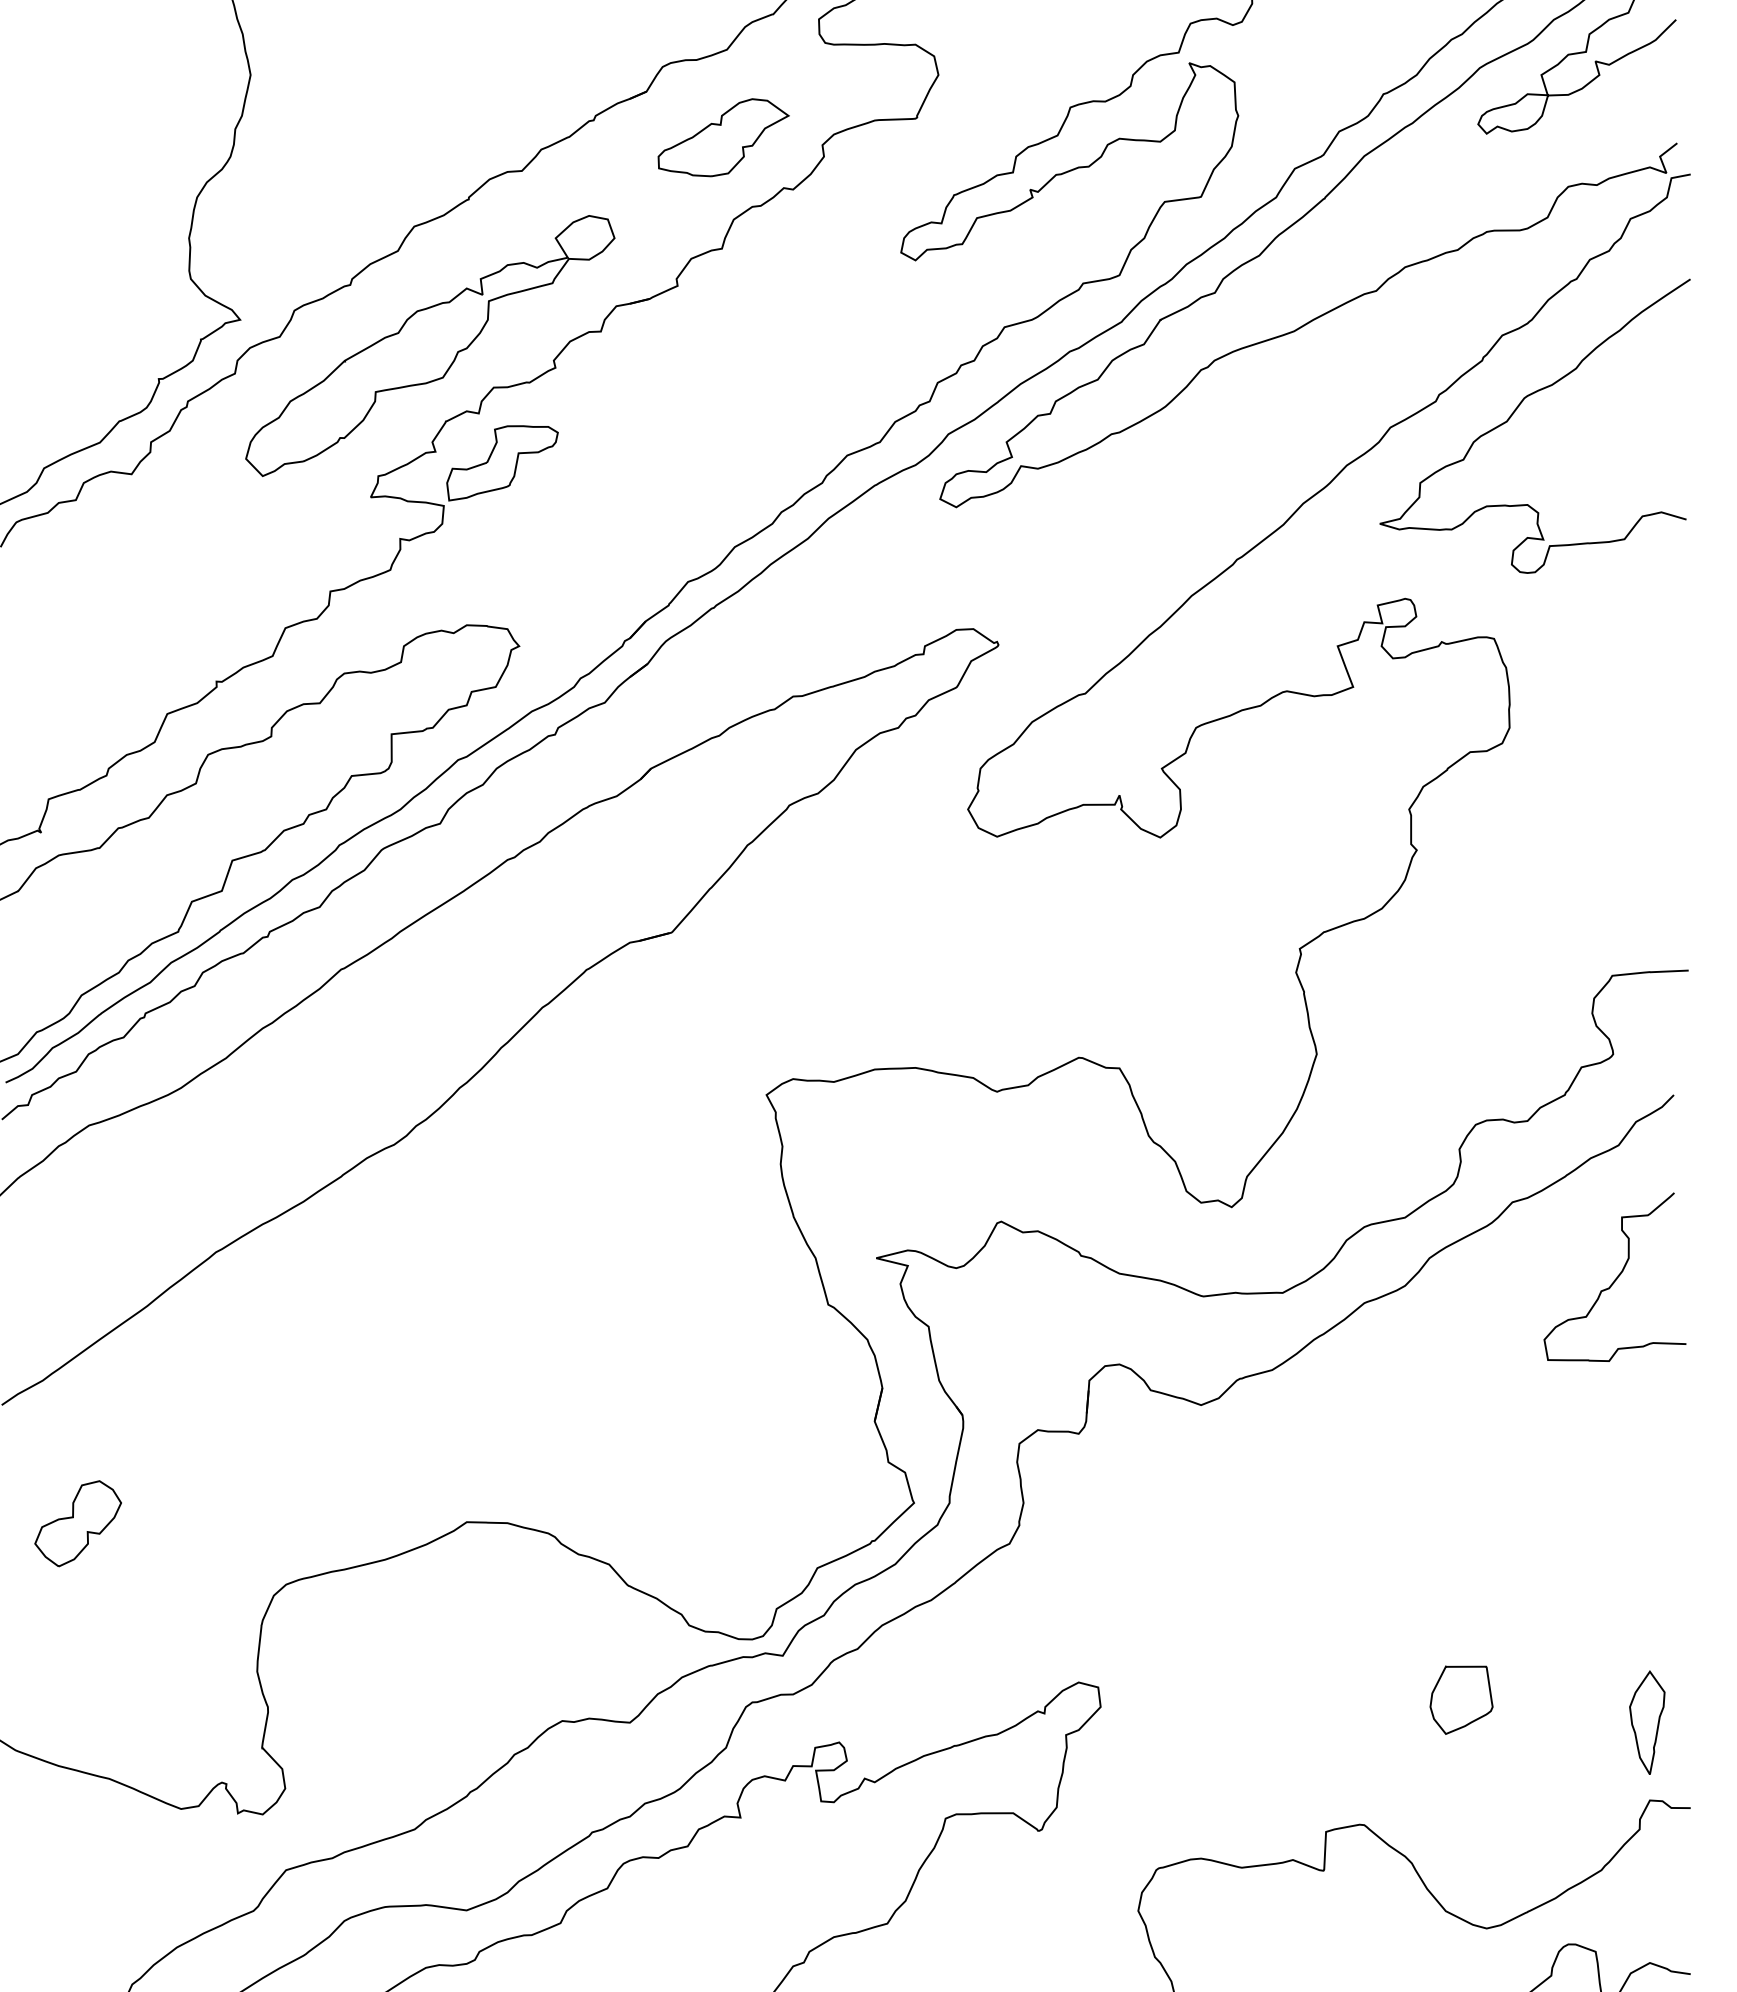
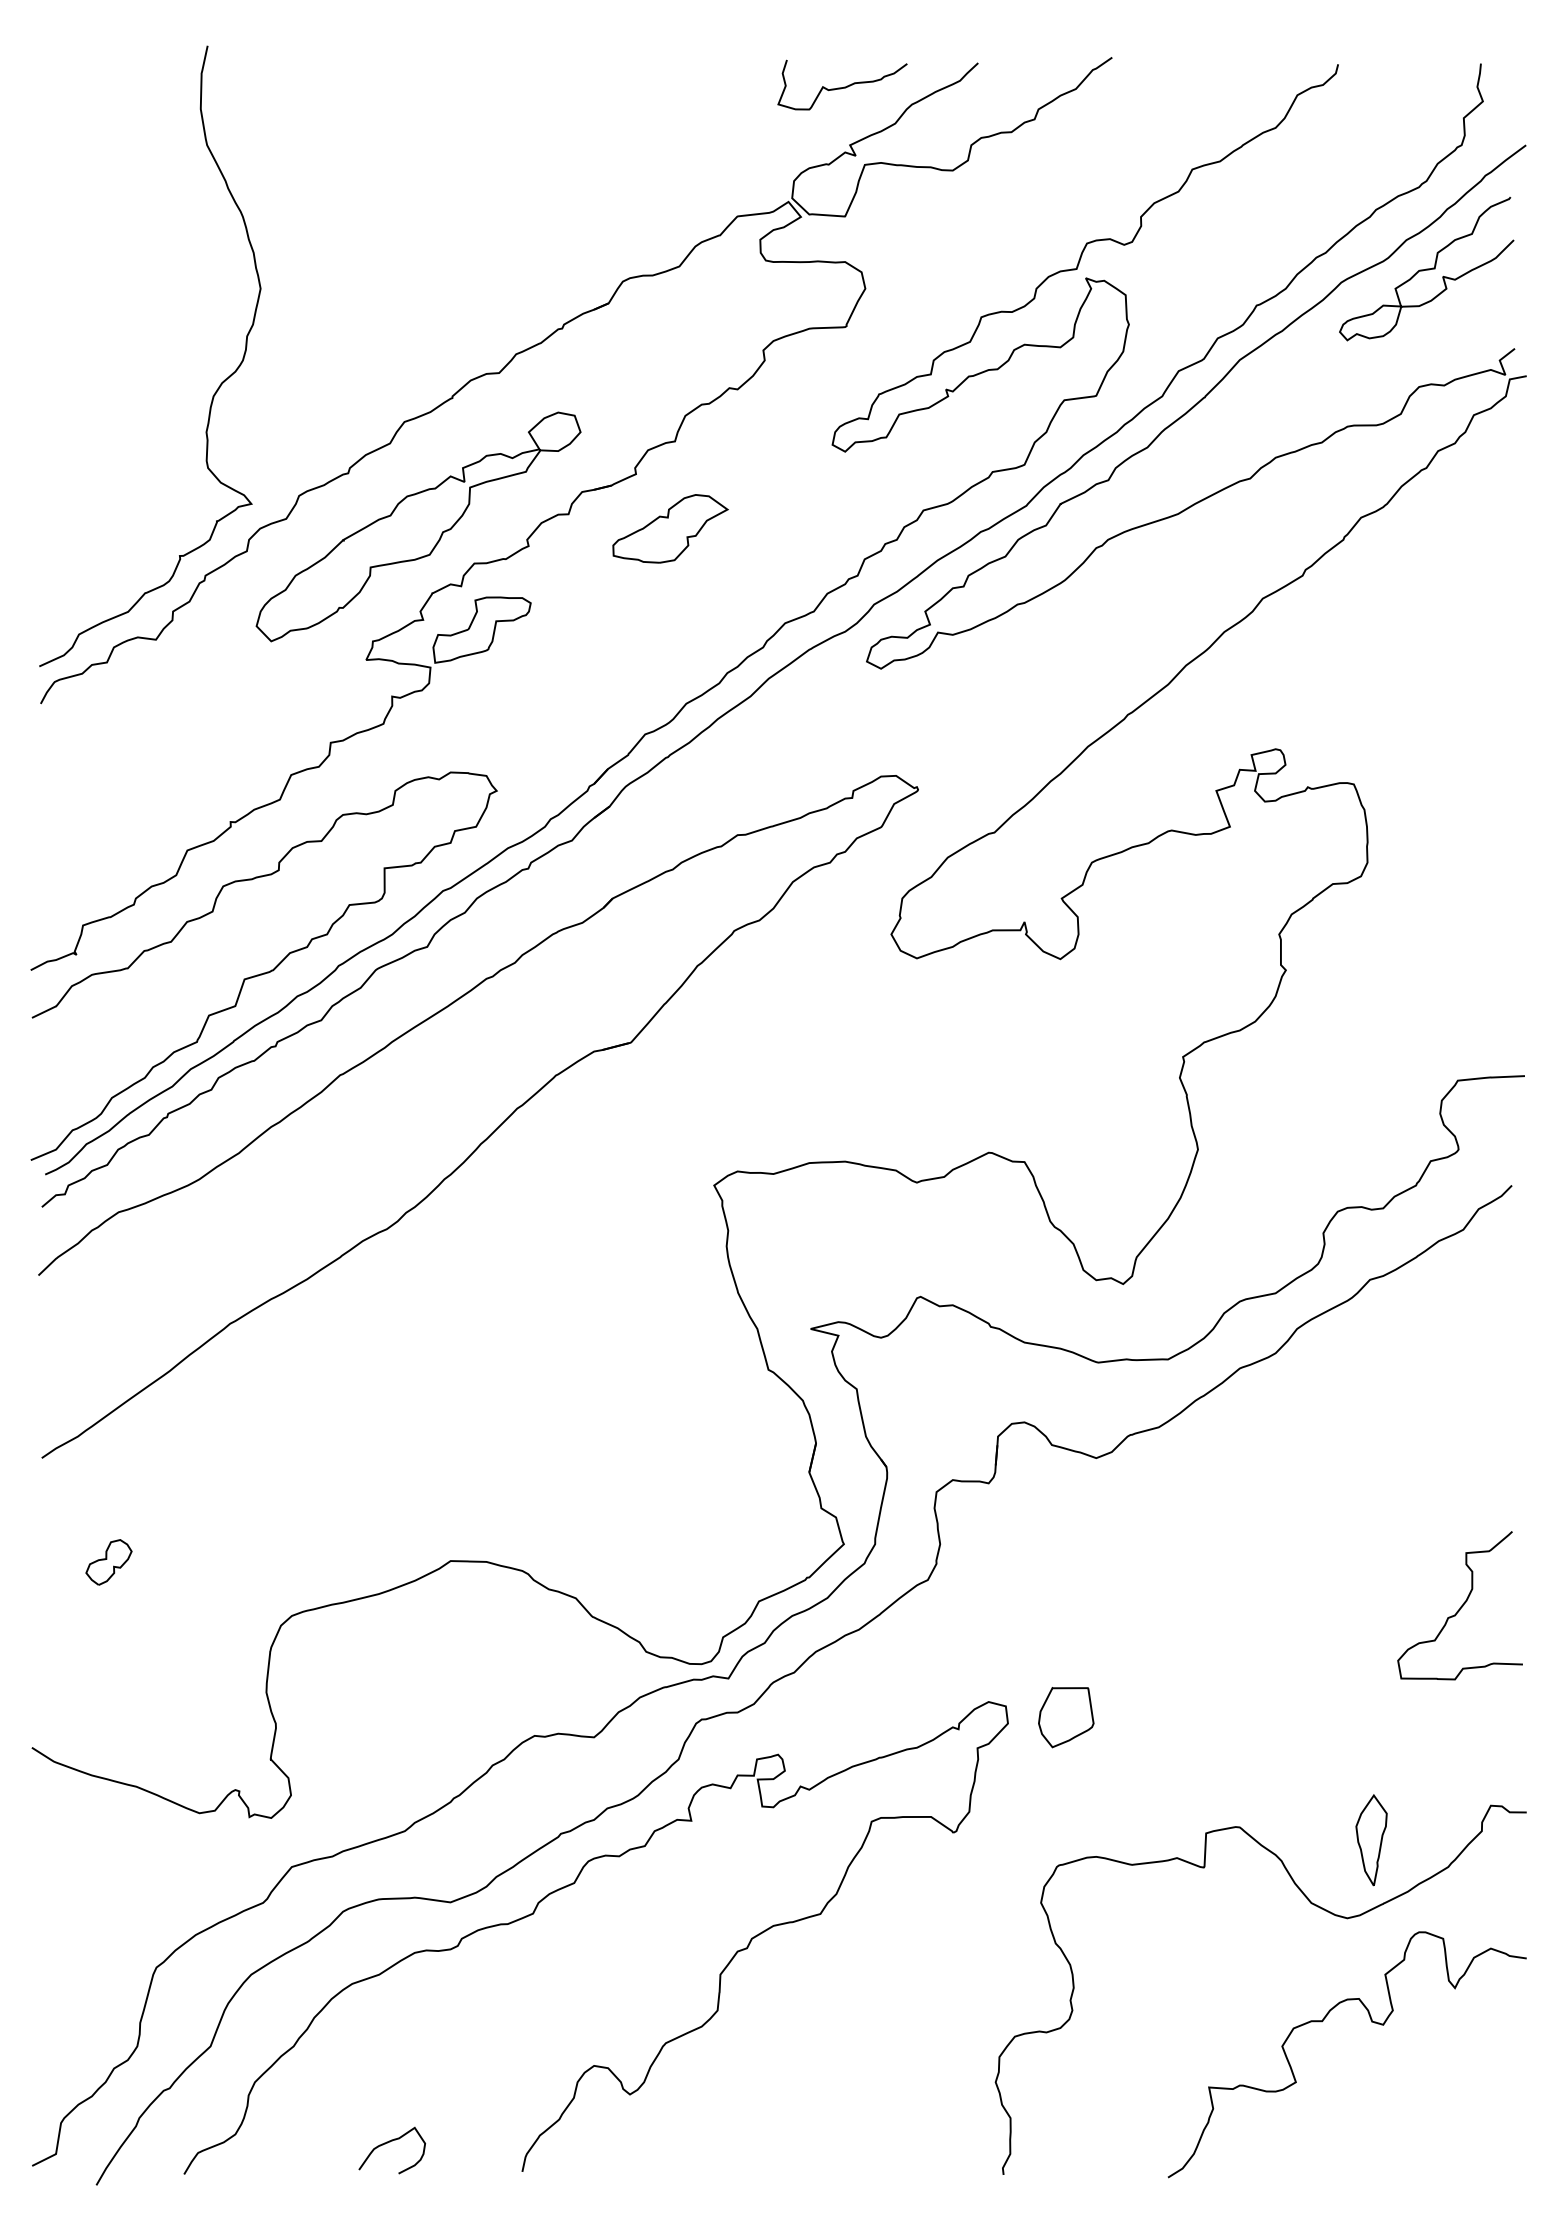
part: (723, 137) -> (670, 528), moved
curve: (1515, 412) -> (1372, 585), removed
curve: (1615, 1278) -> (1460, 1606), moved
part: (77, 1523) -> (108, 1562), size x0.6
part: (1461, 1700) -> (1066, 1717), moved
part: (1647, 1722) -> (1371, 1840), moved

